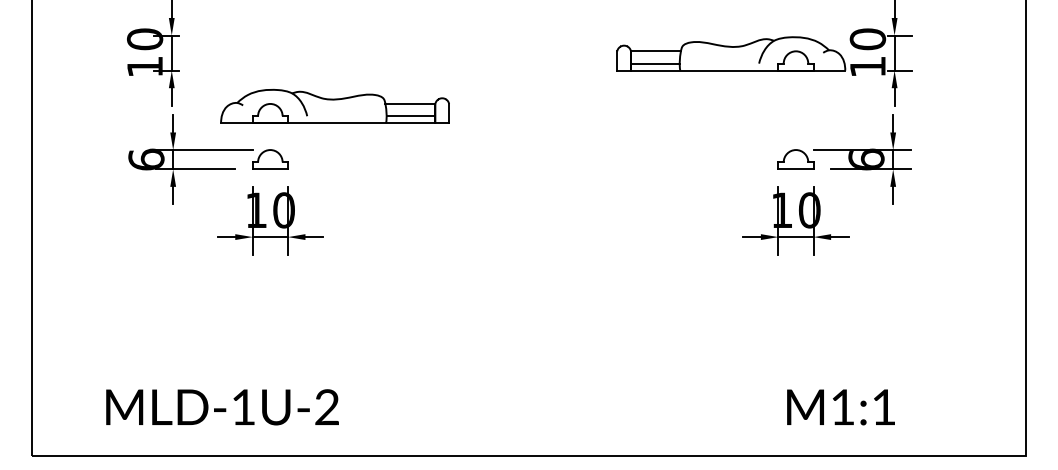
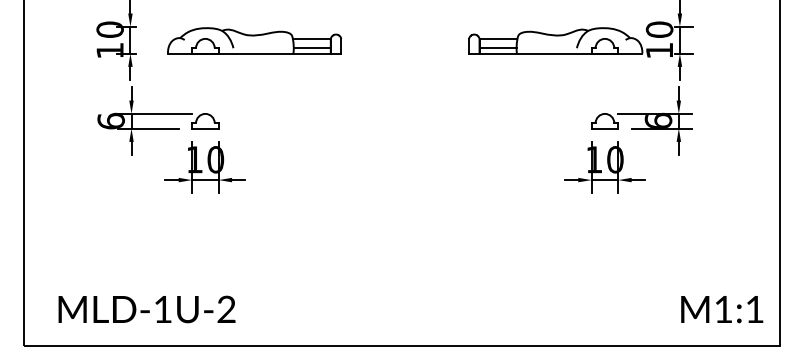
part: (334, 106) -> (254, 40), moved
text: (221, 407) -> (146, 309), moved
text: (841, 407) -> (722, 309), moved

